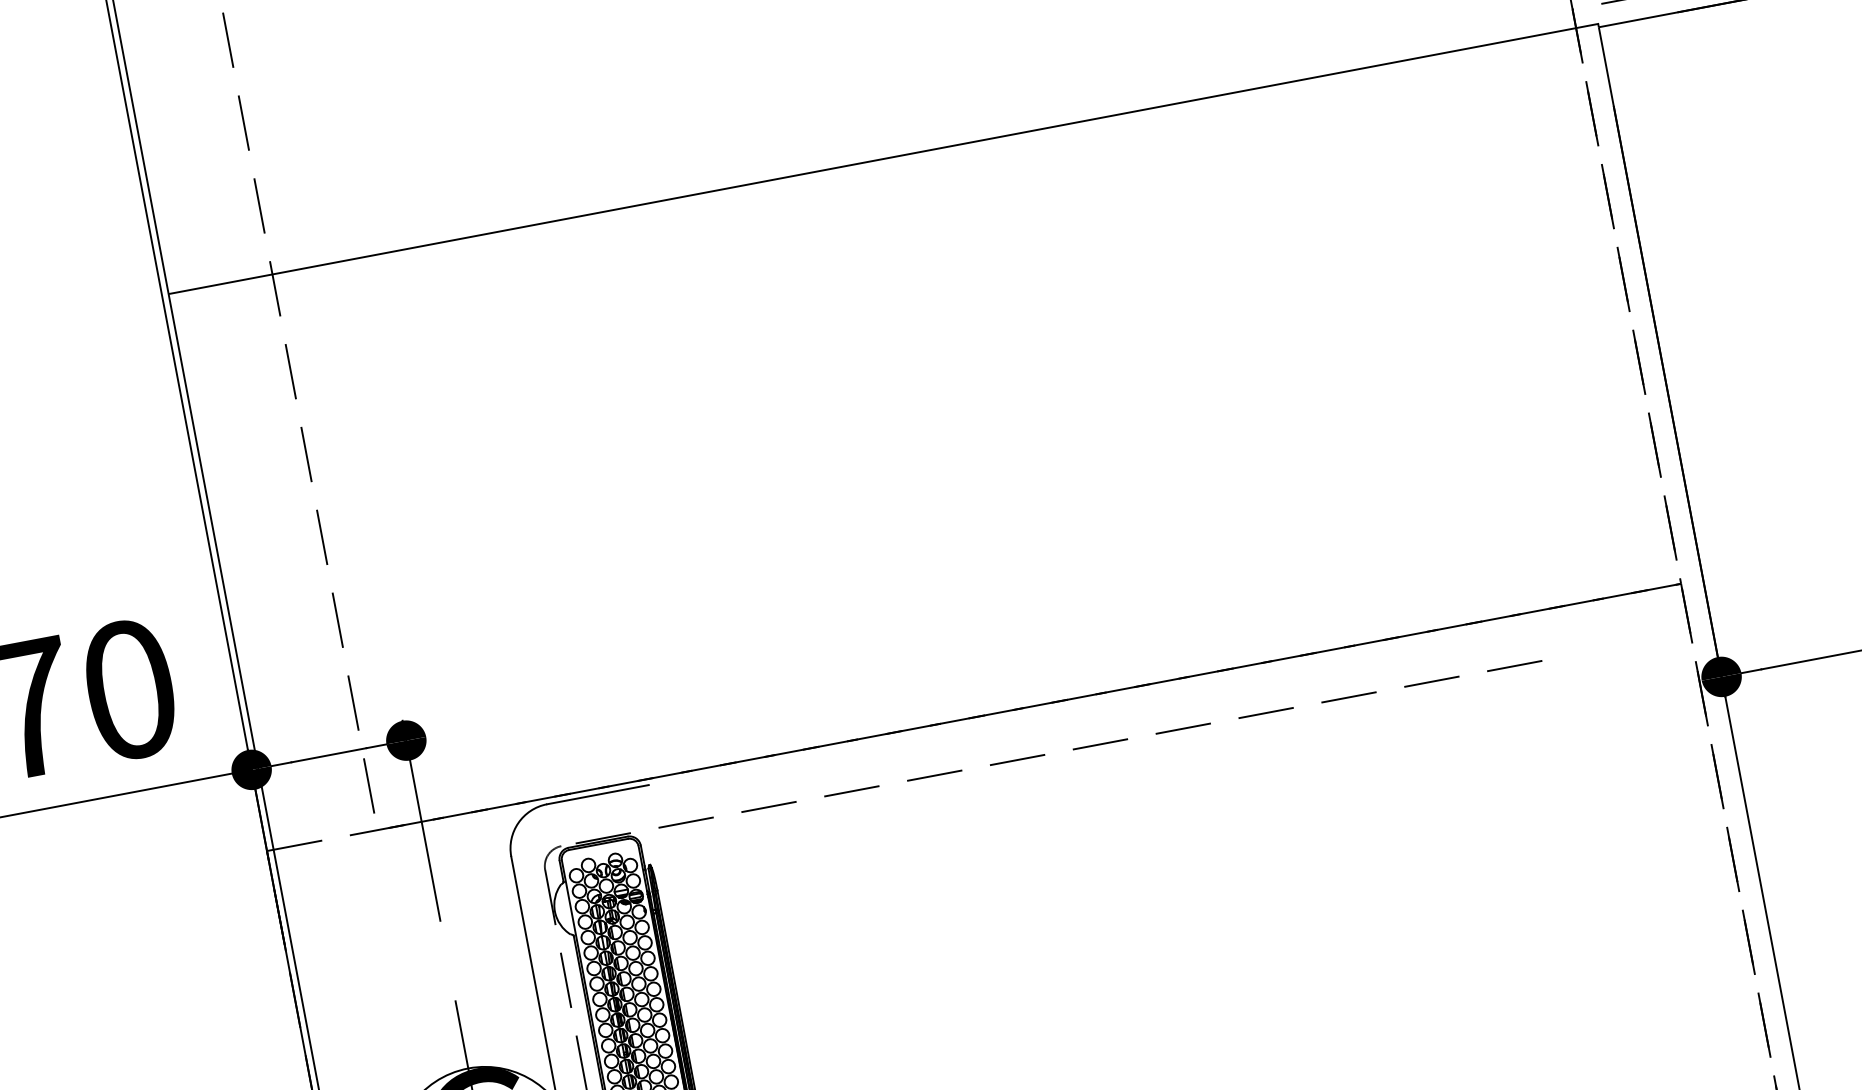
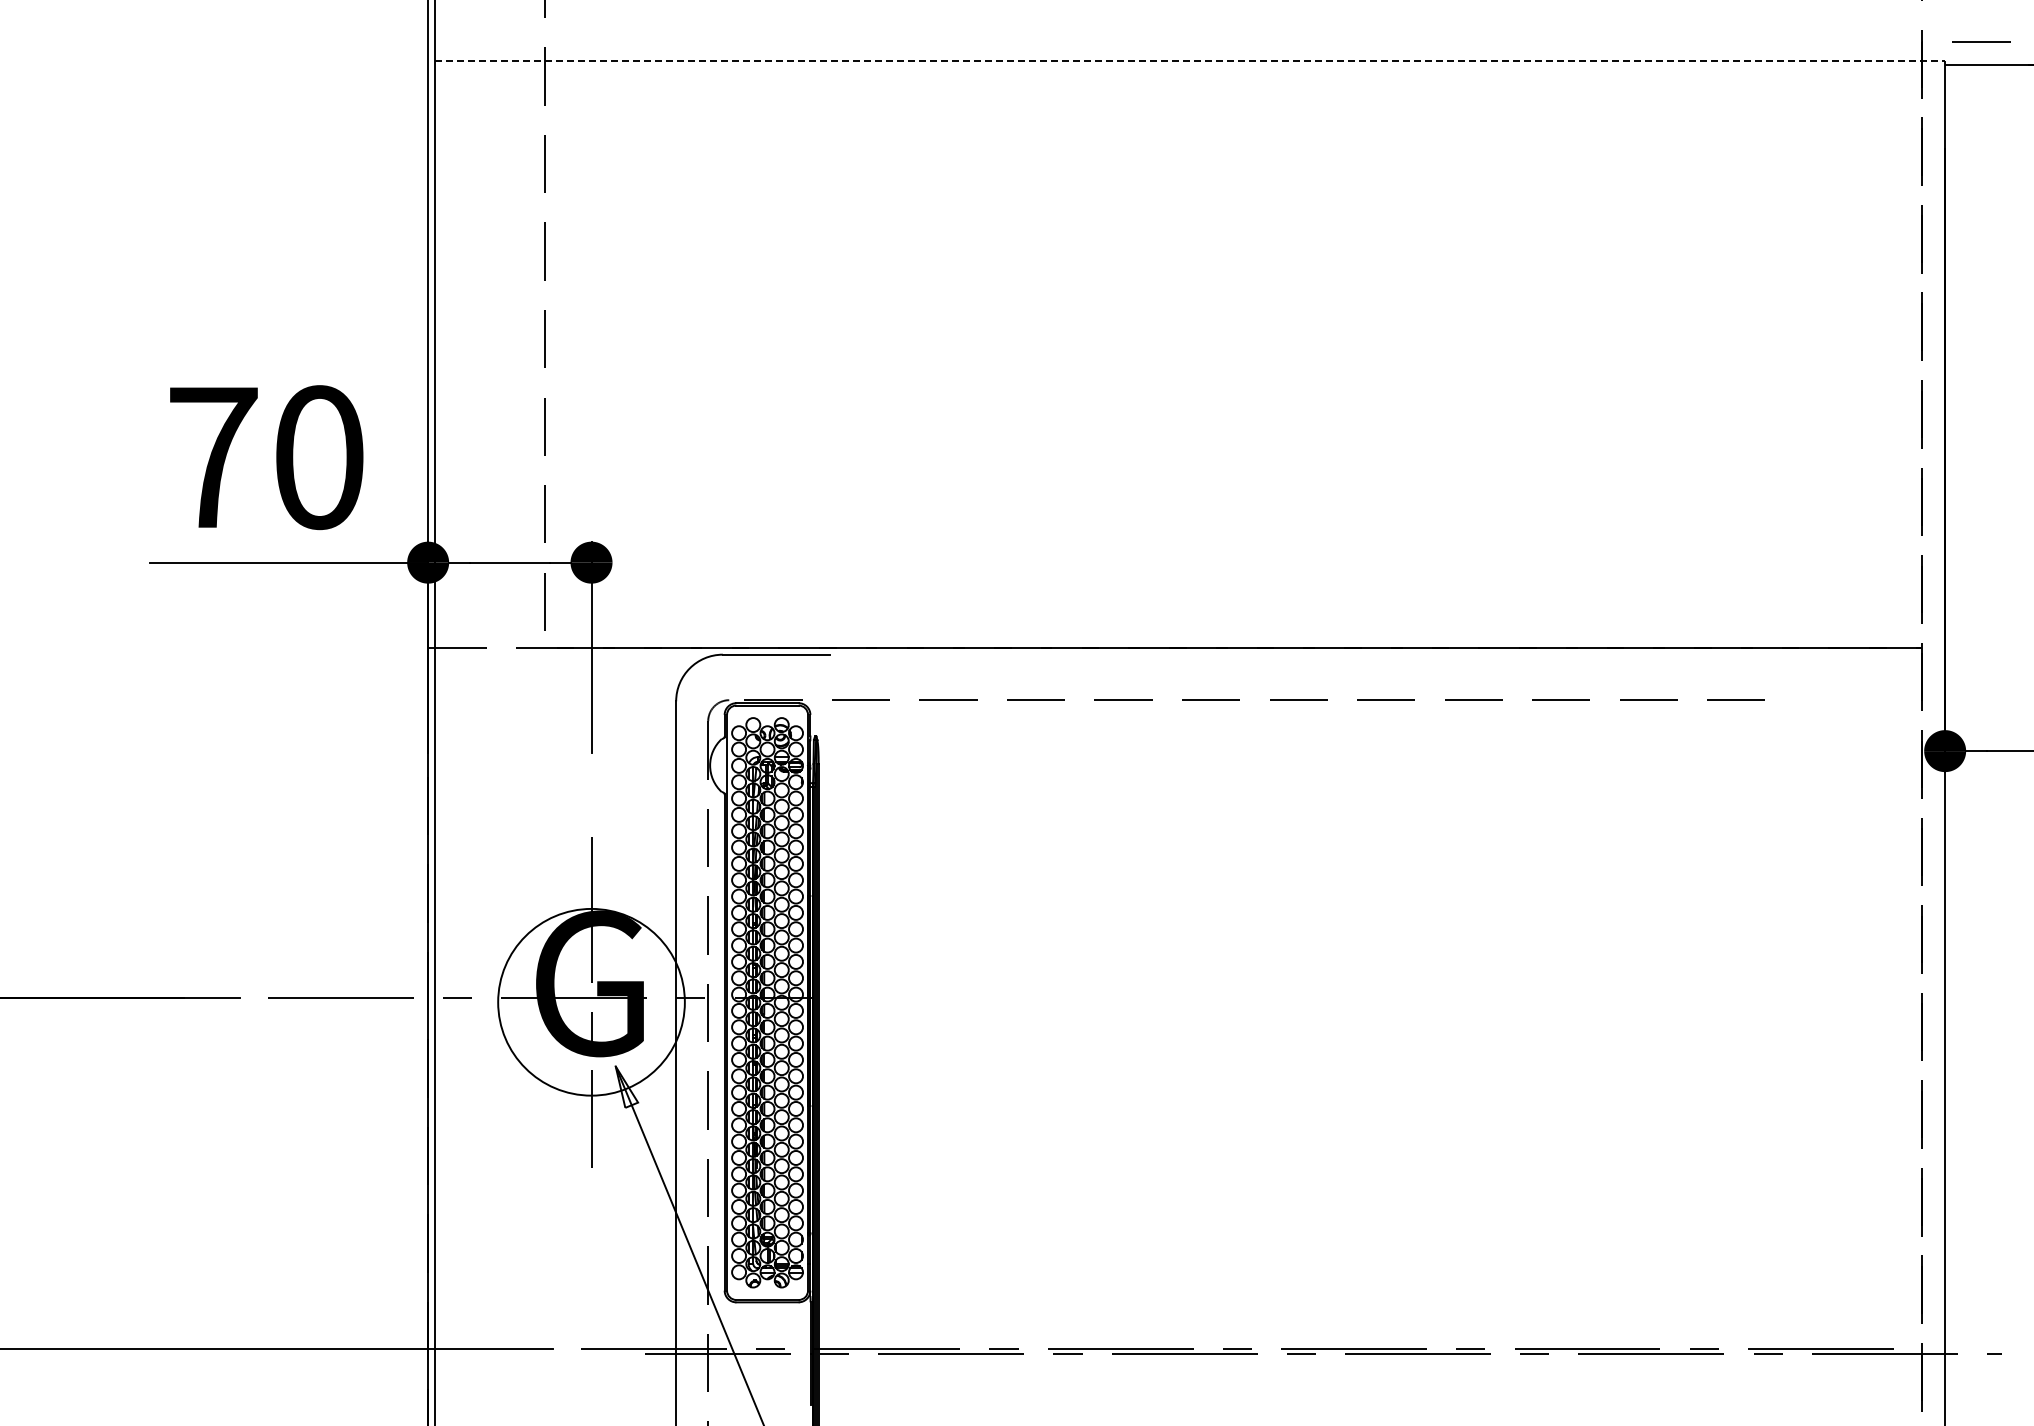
line: (885, 158) -> (1192, 61), solid -> dashed

